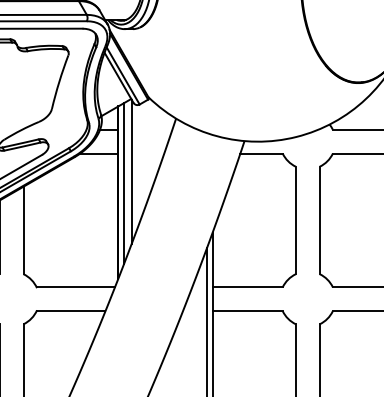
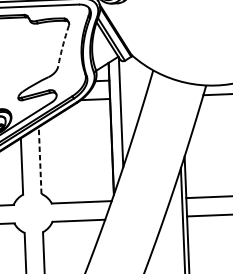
arc: (59, 81) -> (63, 45), solid -> dashed
line: (123, 183) -> (115, 121), removed
line: (23, 230) -> (40, 160), solid -> dashed

